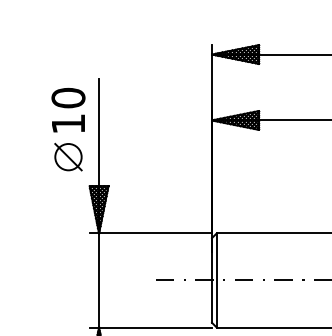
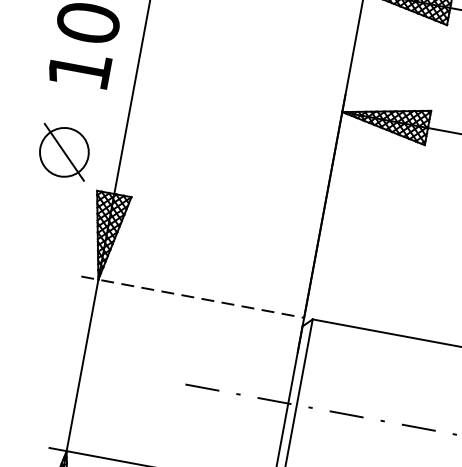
part: (68, 156) -> (64, 151), moved
line: (151, 233) -> (193, 297), solid -> dashed

